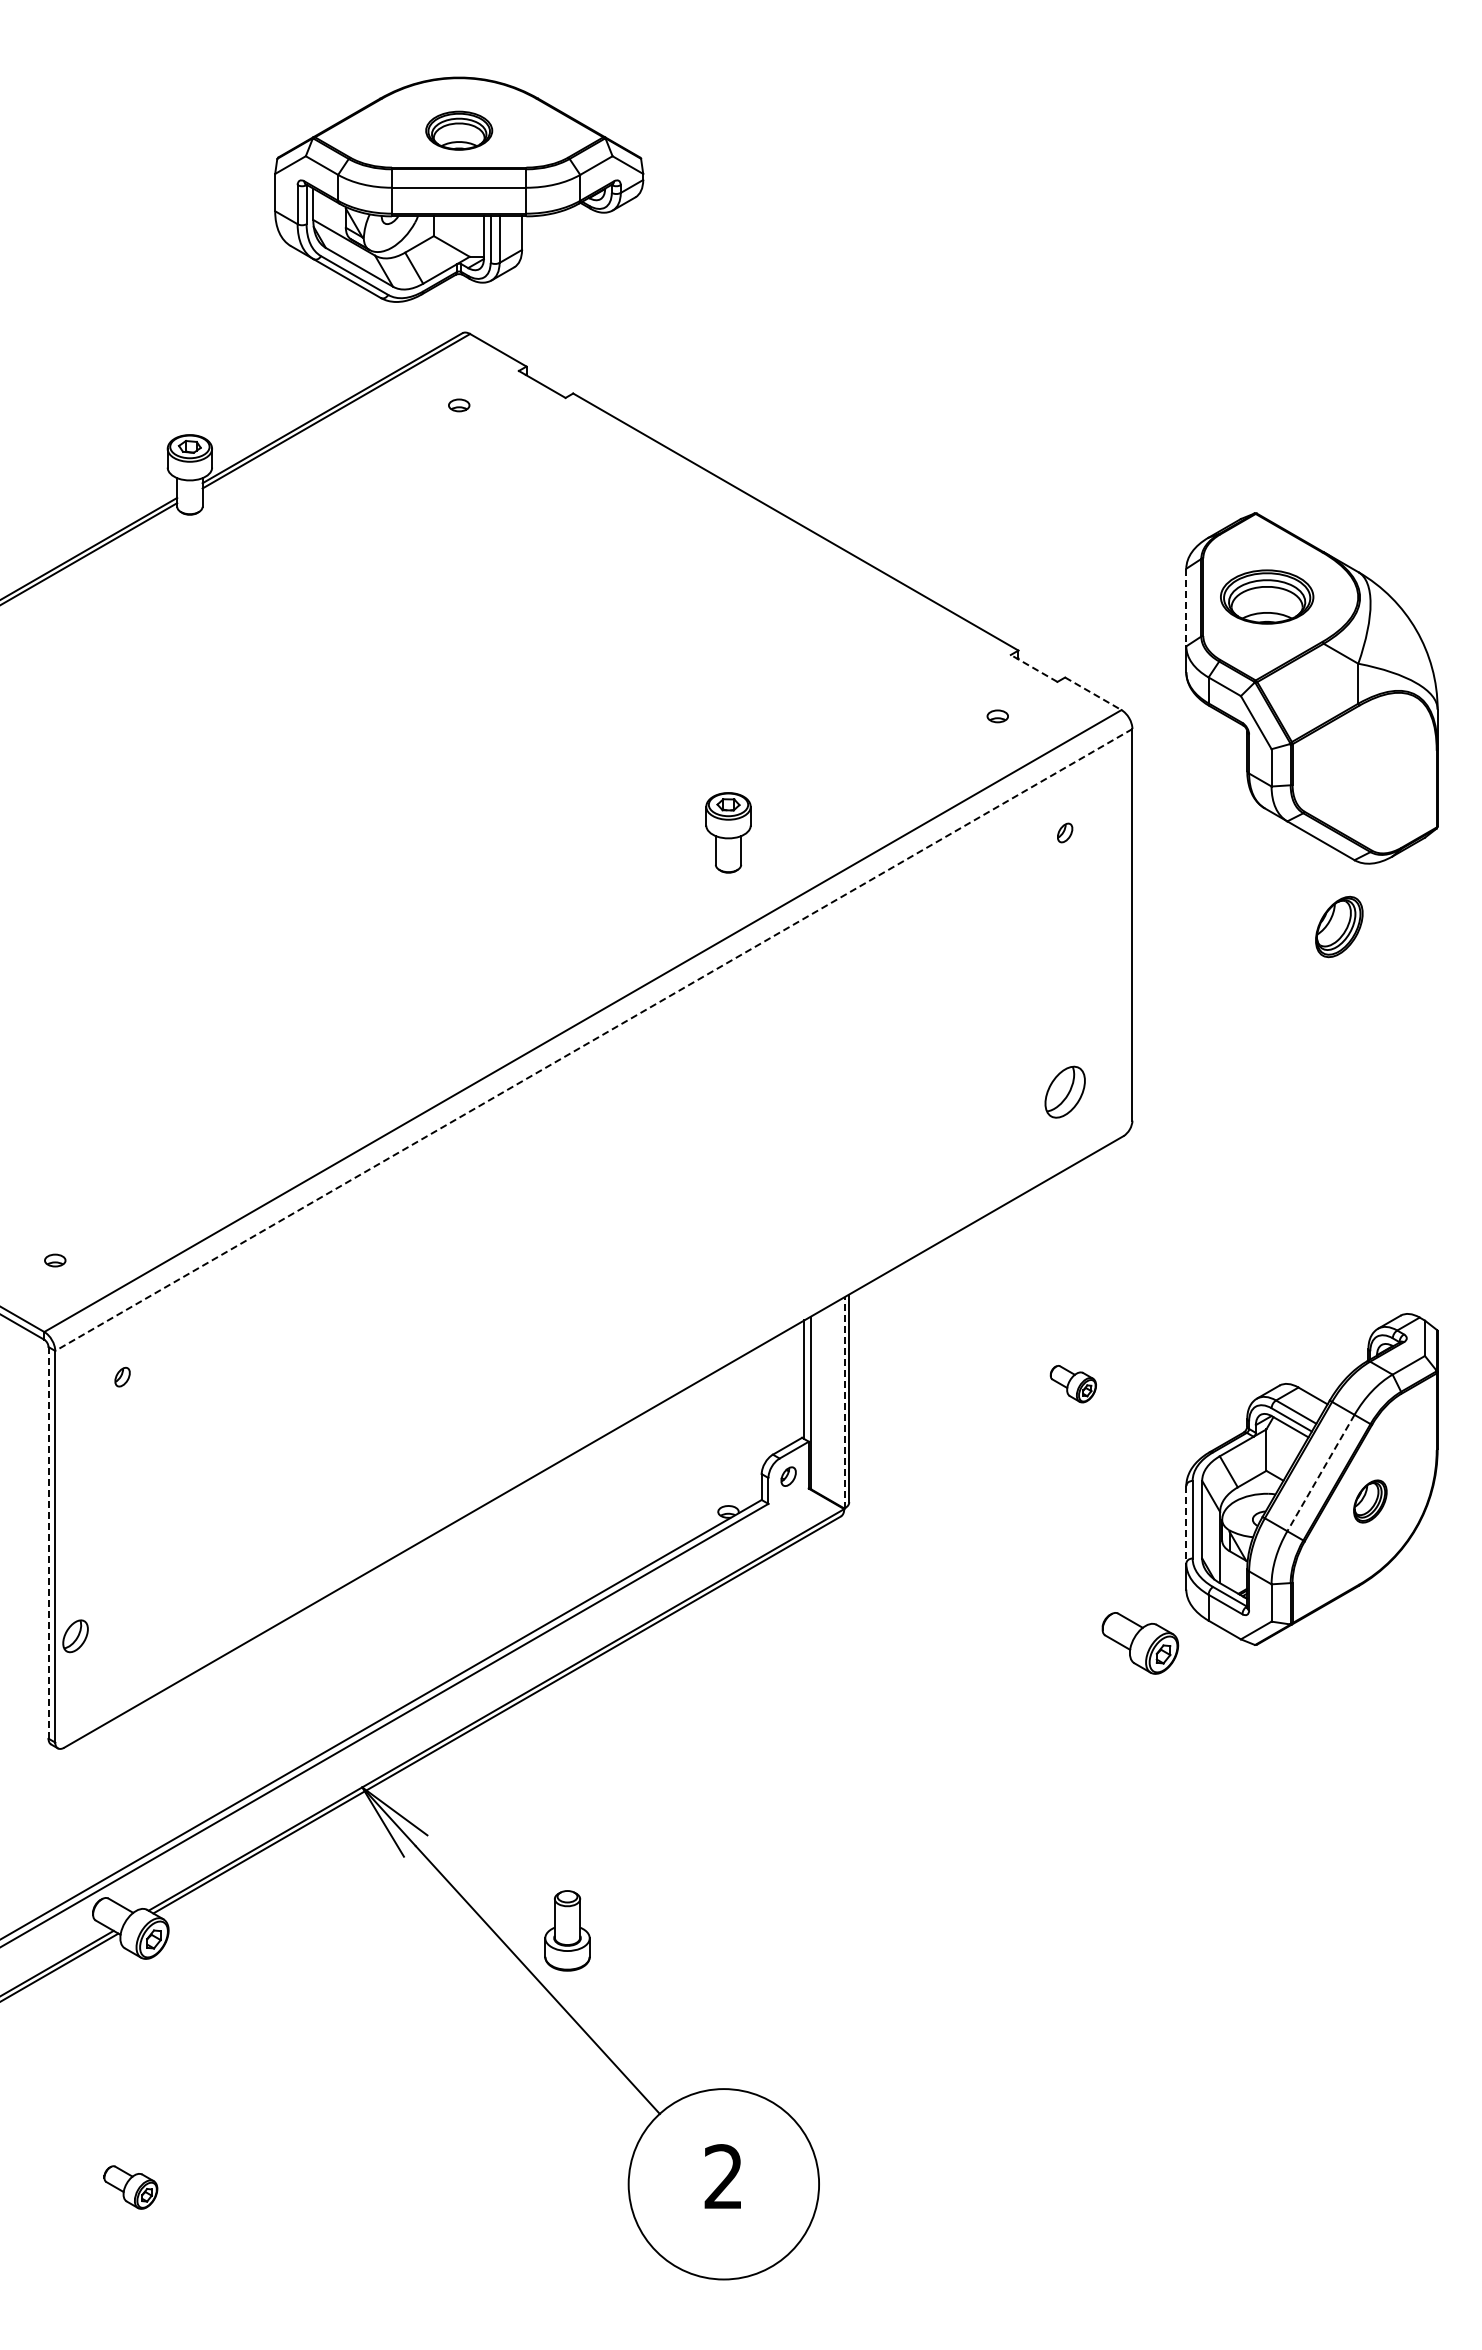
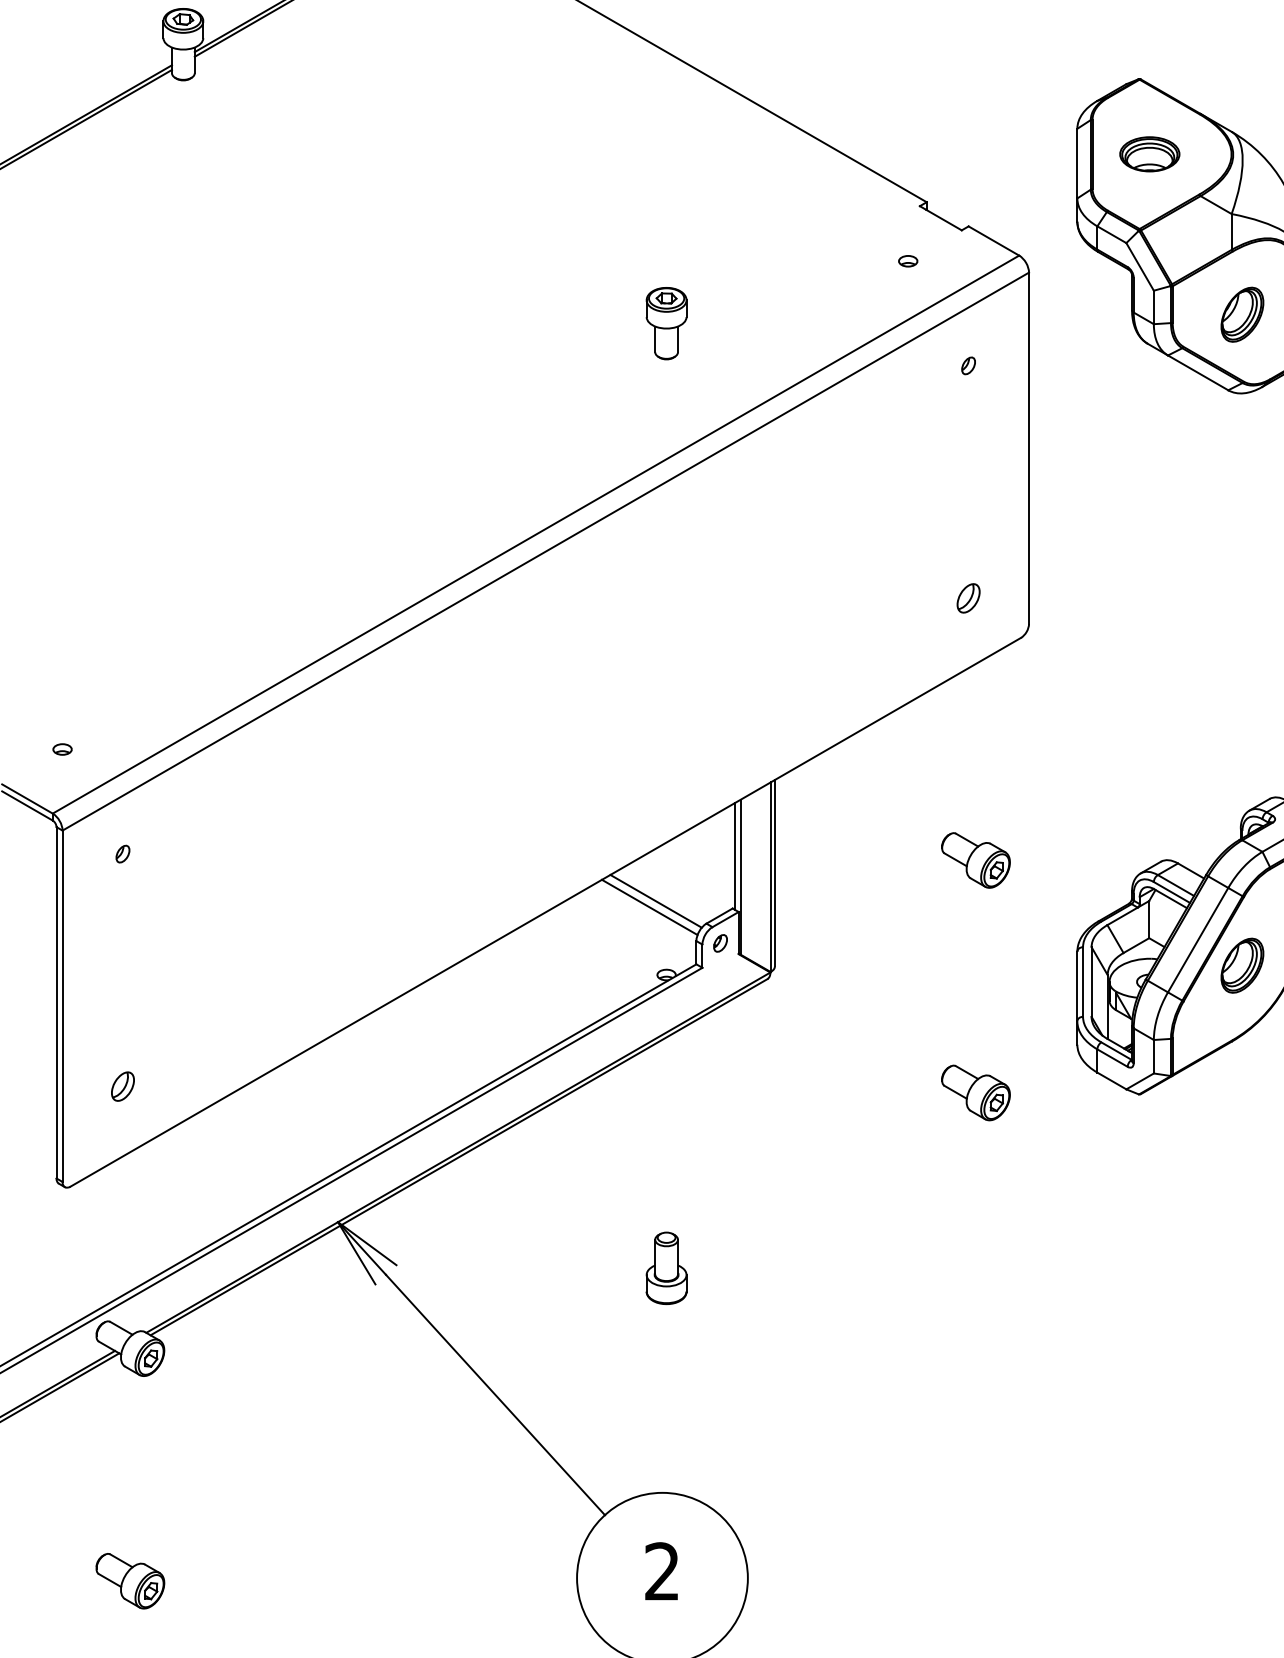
part: (1266, 597) -> (1149, 154), size x0.71
line: (1186, 607) -> (1077, 163), dashed -> solid
line: (1034, 668) -> (941, 218), dashed -> solid
line: (1093, 693) -> (994, 240), dashed -> solid
part: (728, 832) -> (666, 323), moved
part: (1339, 926) -> (1242, 314), moved
line: (593, 1039) -> (545, 551), dashed -> solid
part: (1064, 1091) -> (968, 597), size x0.62
part: (1073, 1383) -> (976, 859), size x1.67
line: (844, 1402) -> (770, 876), dashed -> solid
line: (716, 1429) -> (655, 901), added
line: (709, 1436) -> (649, 907), added
line: (1320, 1473) -> (1197, 940), dashed -> solid
part: (1370, 1501) -> (1242, 965), size x1.43
line: (1186, 1524) -> (1077, 986), dashed -> solid
line: (48, 1542) -> (56, 1002), dashed -> solid
part: (75, 1636) -> (122, 1086), moved
part: (1140, 1643) -> (976, 1093), moved
part: (567, 1930) -> (666, 1268), moved
part: (130, 2187) -> (130, 1581), size x1.43

